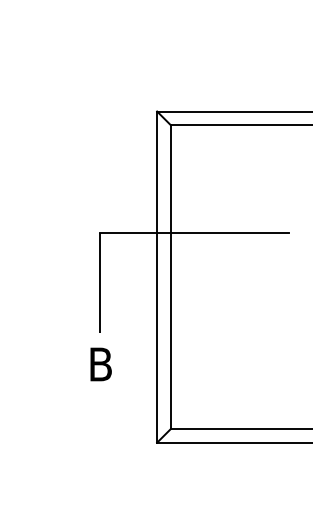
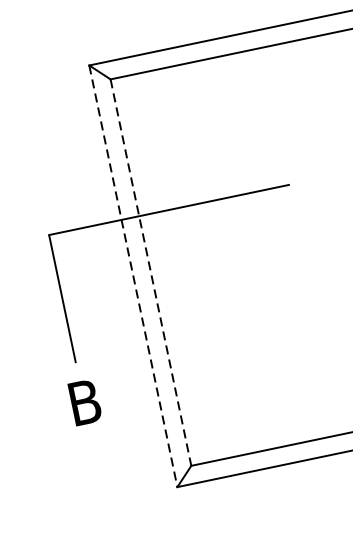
line: (157, 277) -> (133, 276), solid -> dashed
line: (170, 277) -> (150, 273), solid -> dashed

